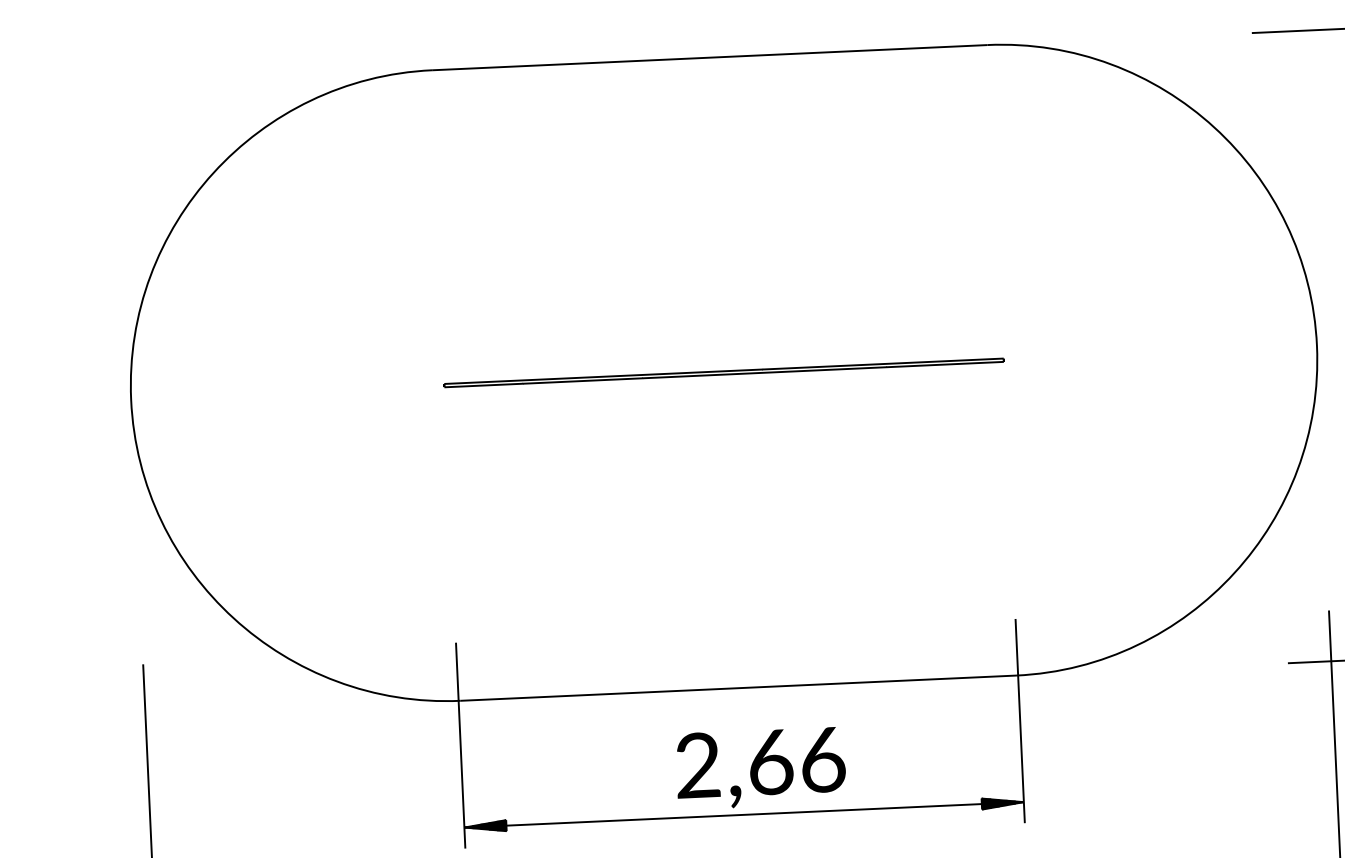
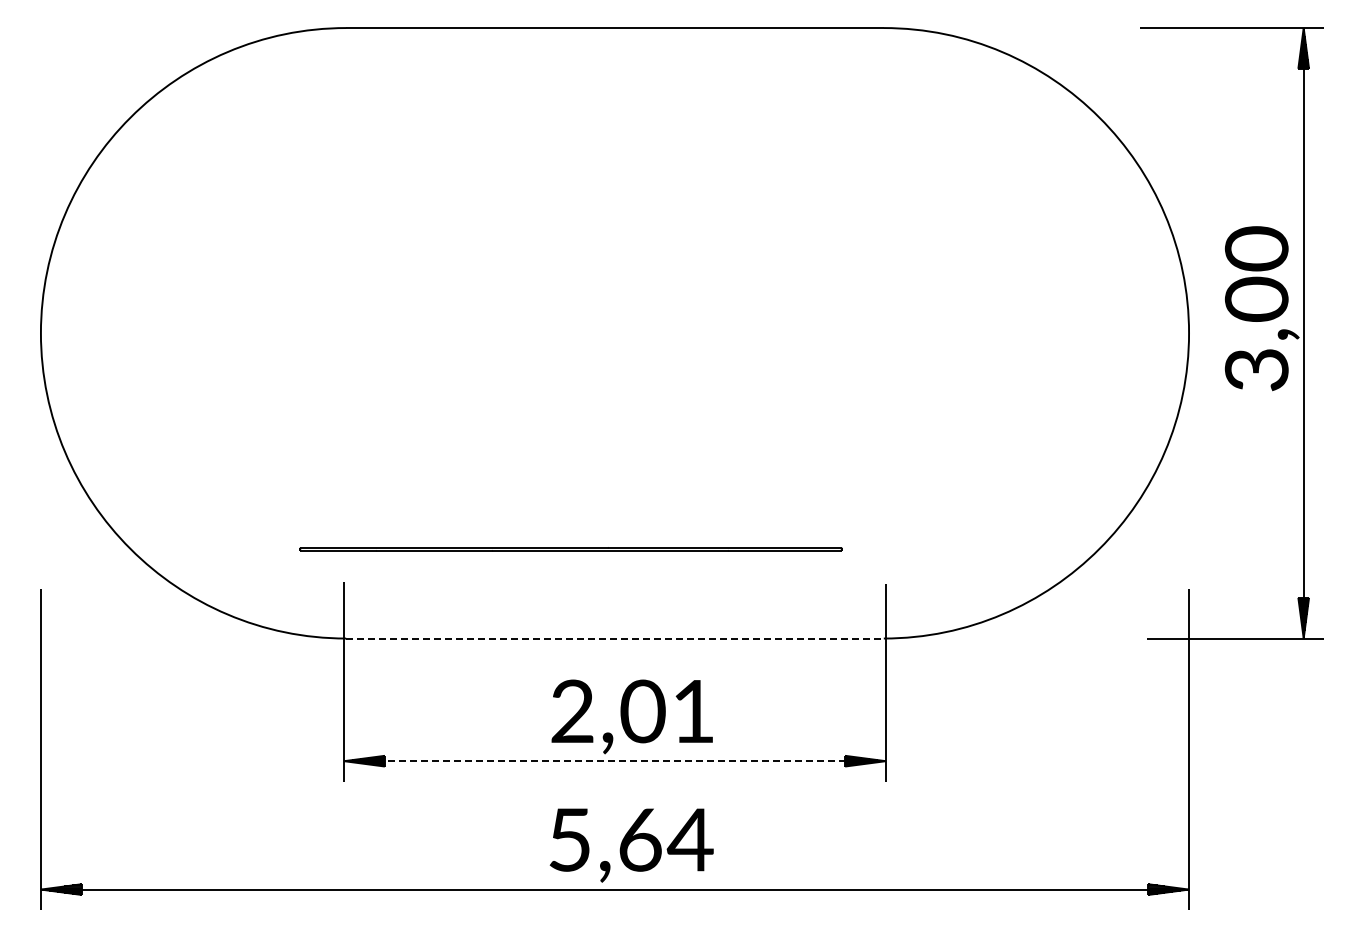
line: (723, 372) -> (570, 548), moved
line: (738, 688) -> (615, 638), solid -> dashed
text: (796, 761) -> (667, 711), 2,66 -> 2,01
line: (744, 815) -> (615, 761), solid -> dashed

